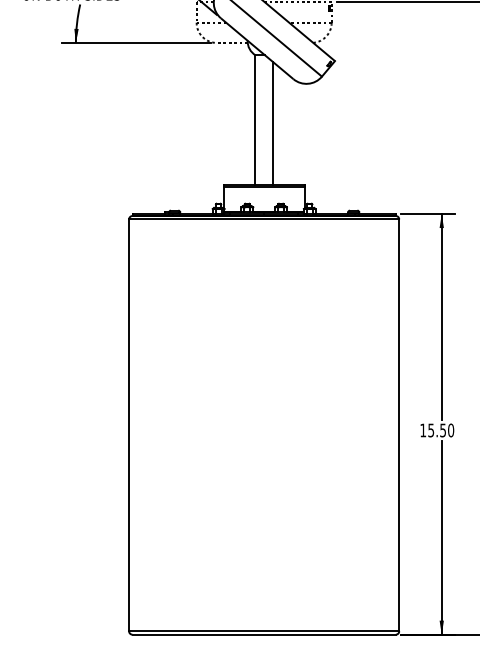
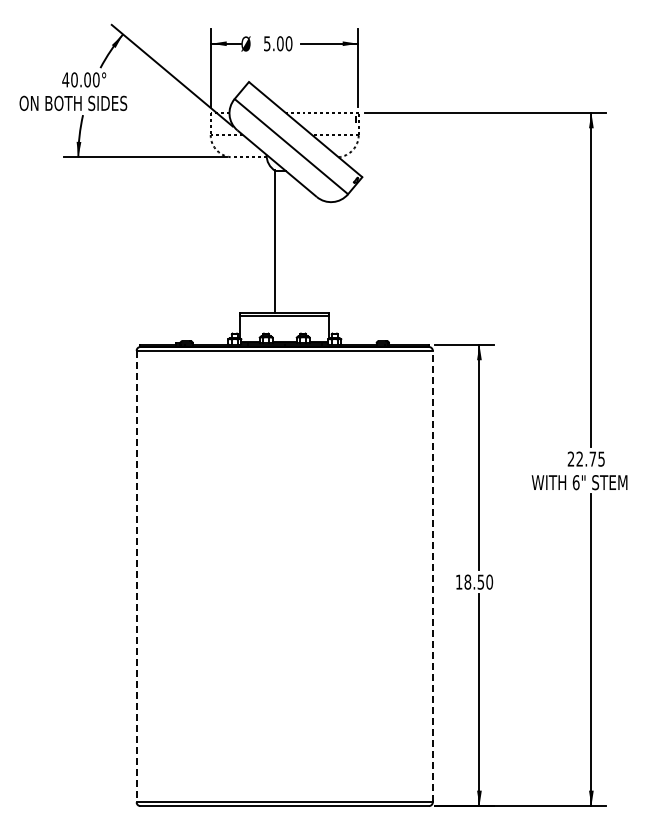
line: (273, 123) -> (294, 245), removed
line: (128, 425) -> (136, 576), solid -> dashed
line: (398, 425) -> (432, 576), solid -> dashed
text: (430, 429) -> (467, 581), 15.50 -> 18.50

